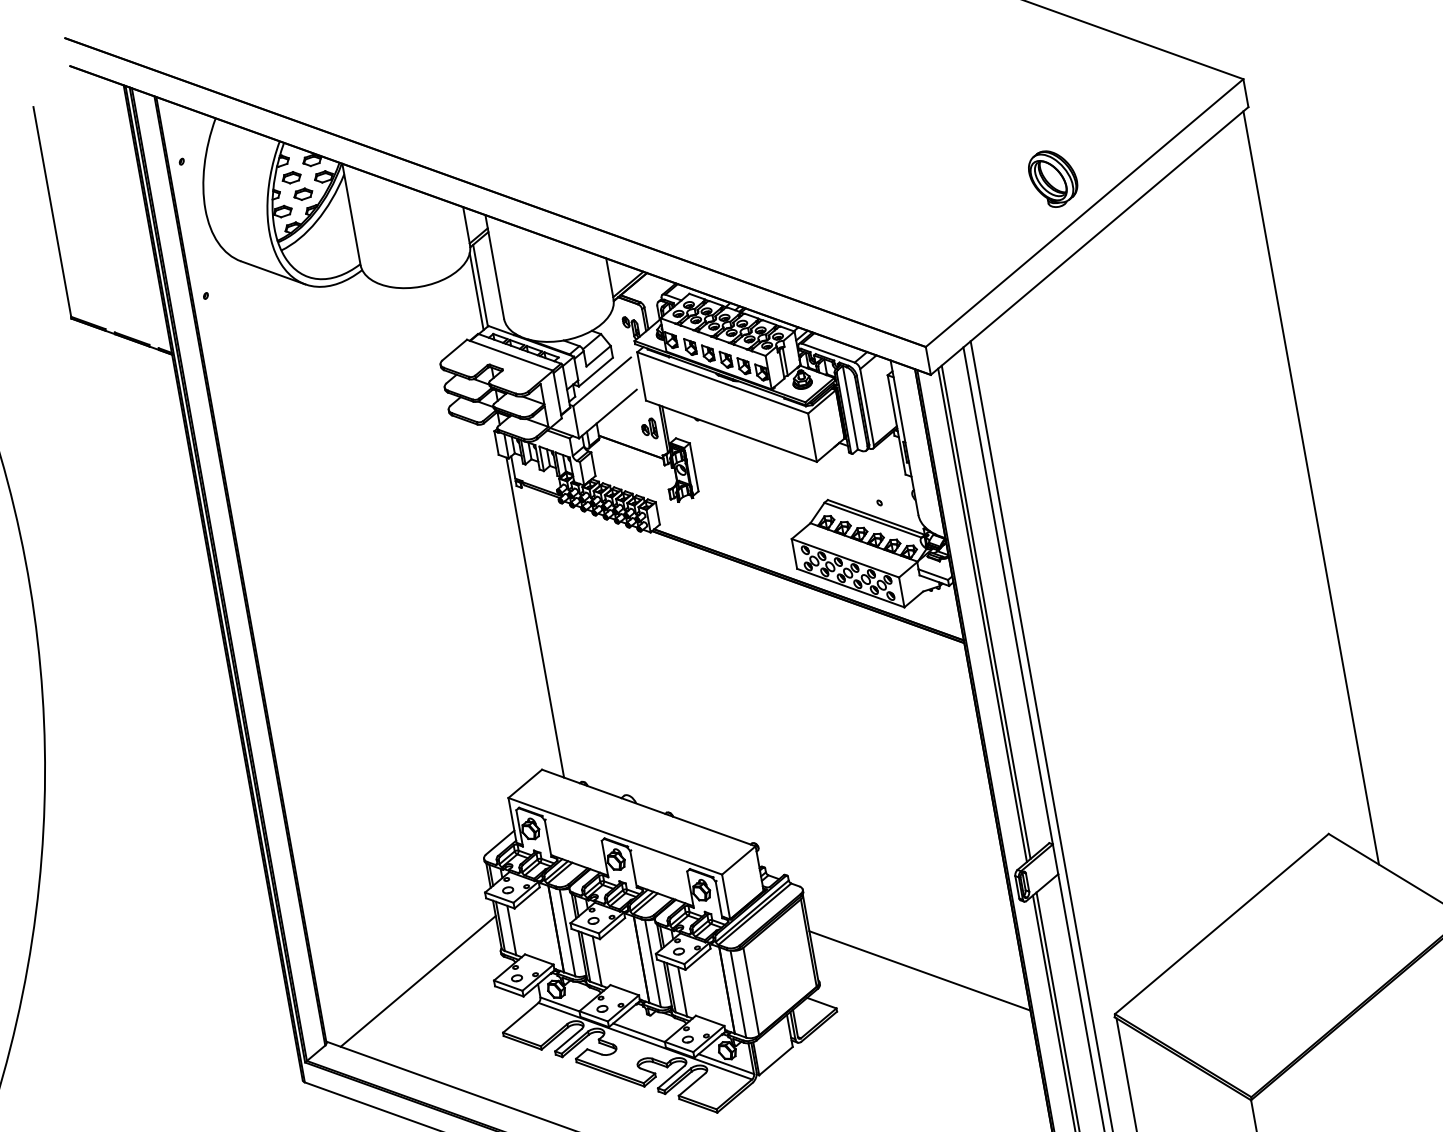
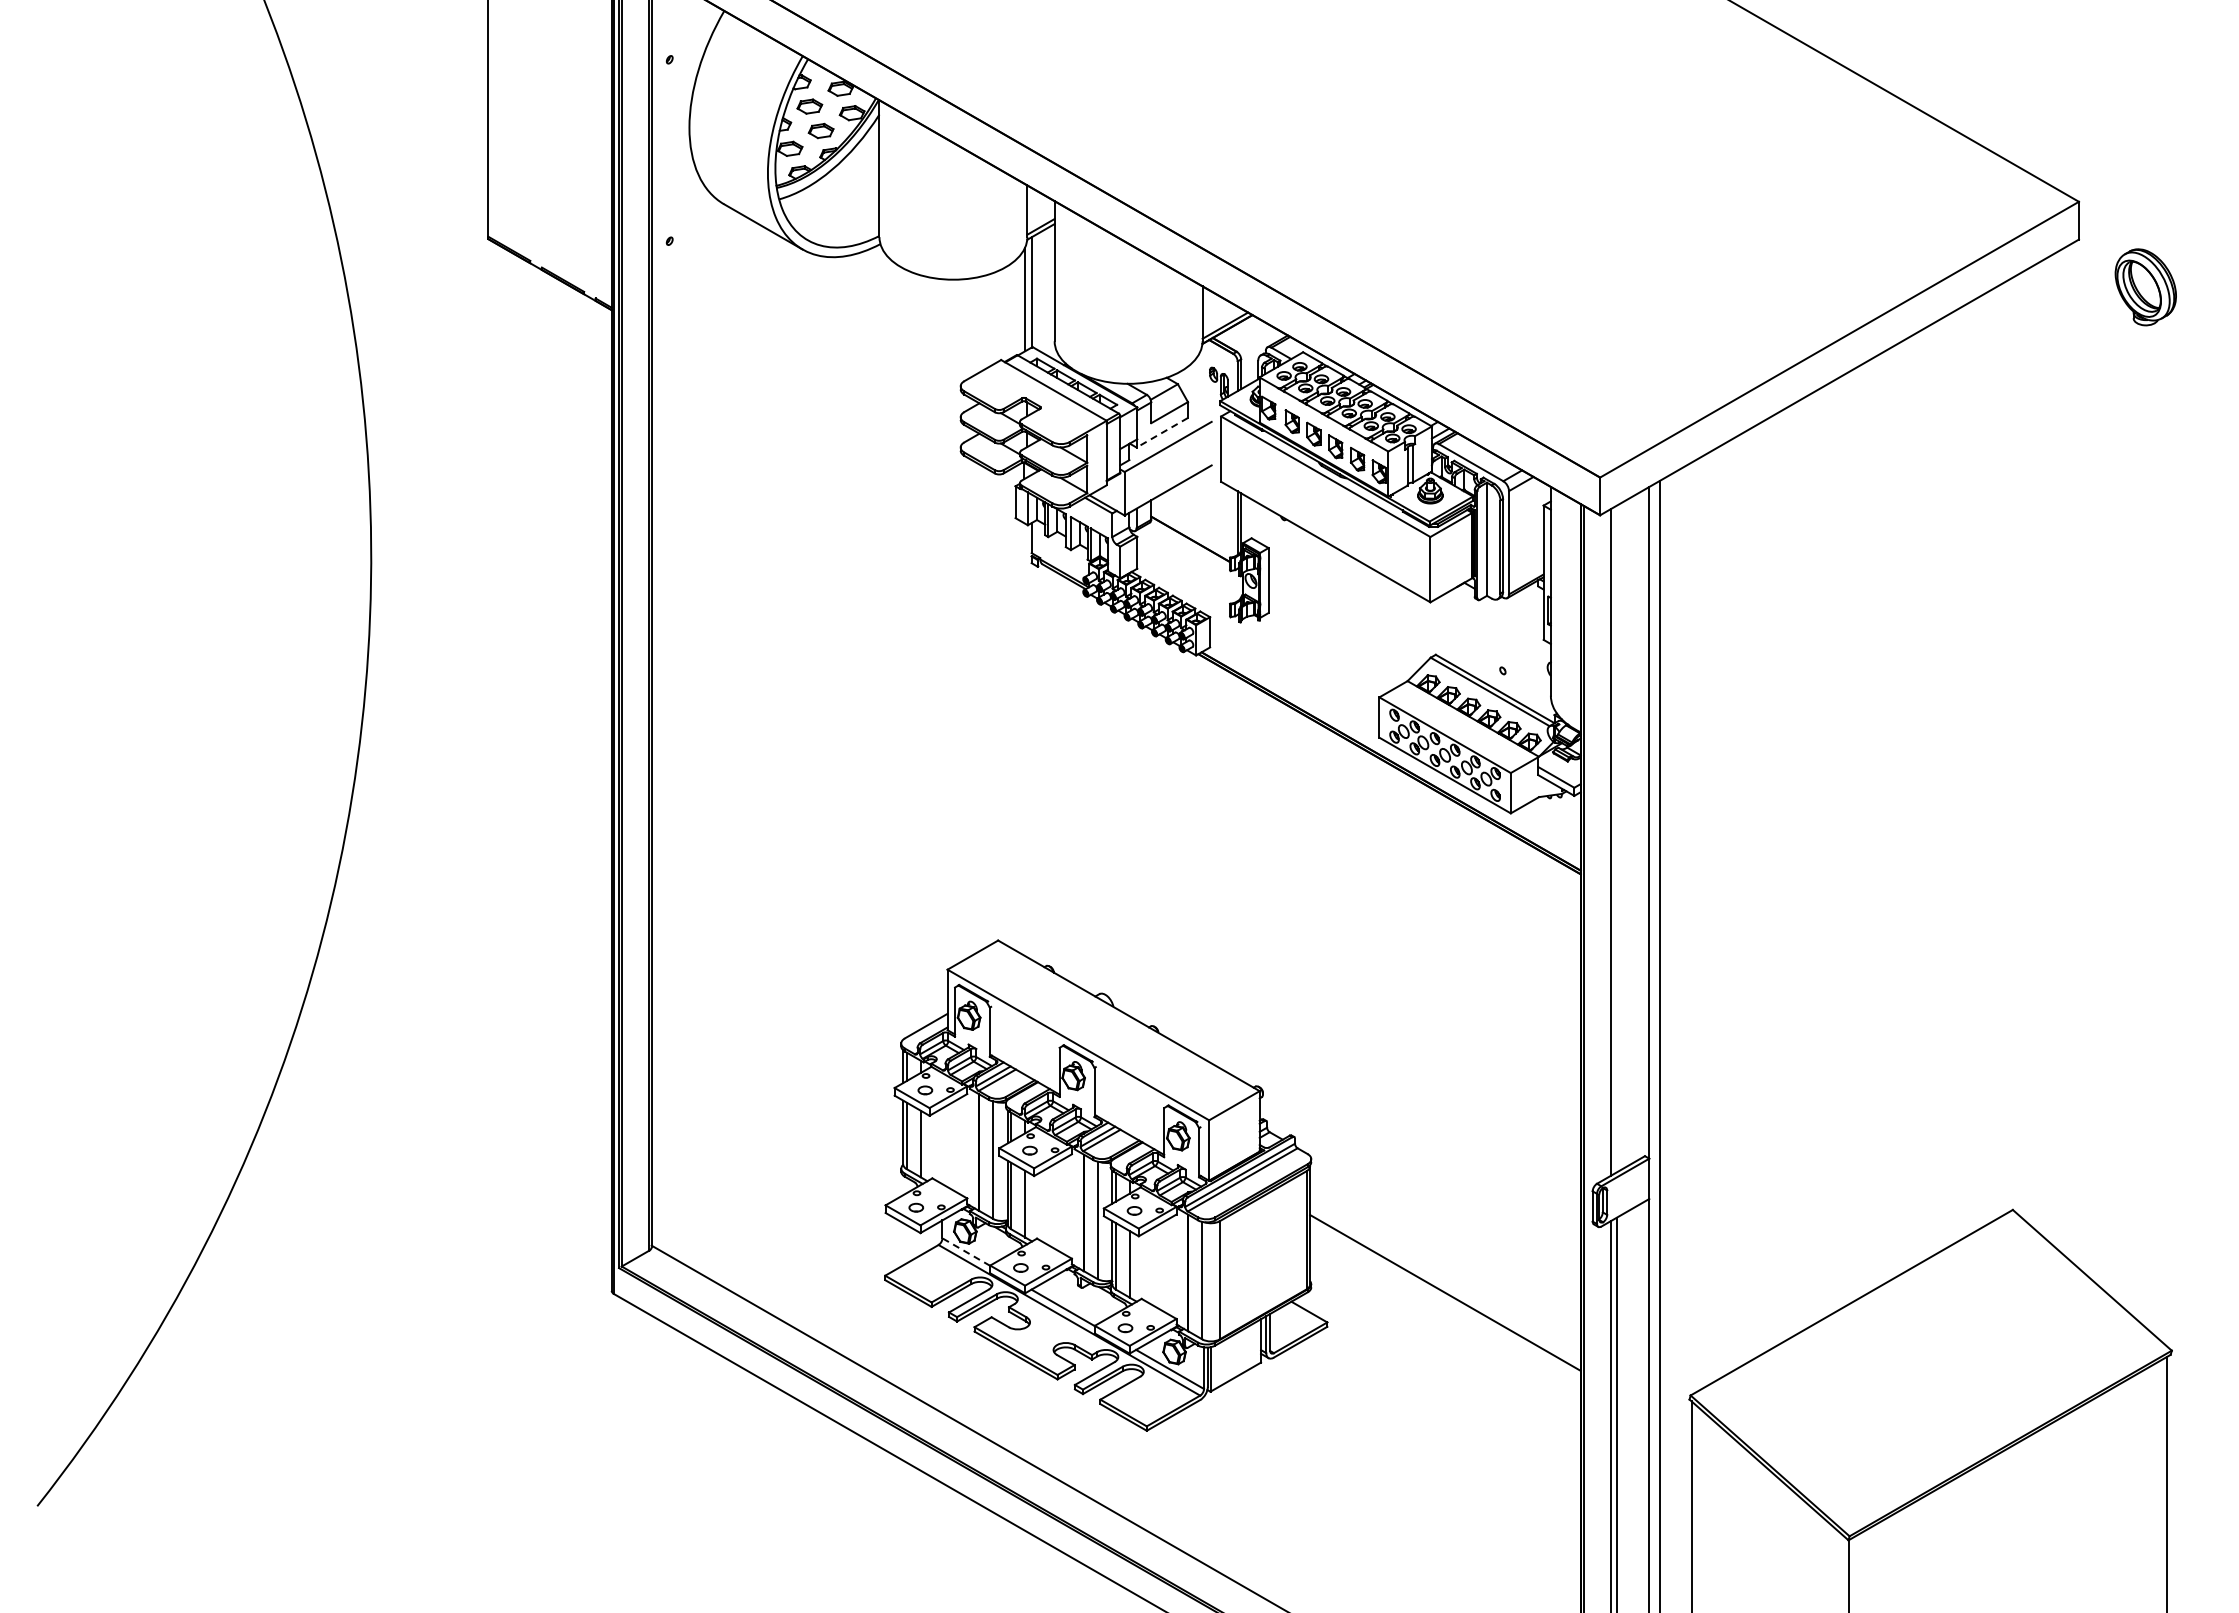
part: (1053, 178) -> (2145, 287), moved
line: (596, 371) -> (1162, 432), solid -> dashed
part: (649, 428) -> (1218, 519), removed
line: (1311, 487) -> (2071, 752), removed
line: (985, 611) -> (1616, 838), removed
line: (535, 617) -> (1025, 739), removed
line: (418, 981) -> (786, 1188), removed
line: (560, 1004) -> (966, 1252), solid -> dashed

